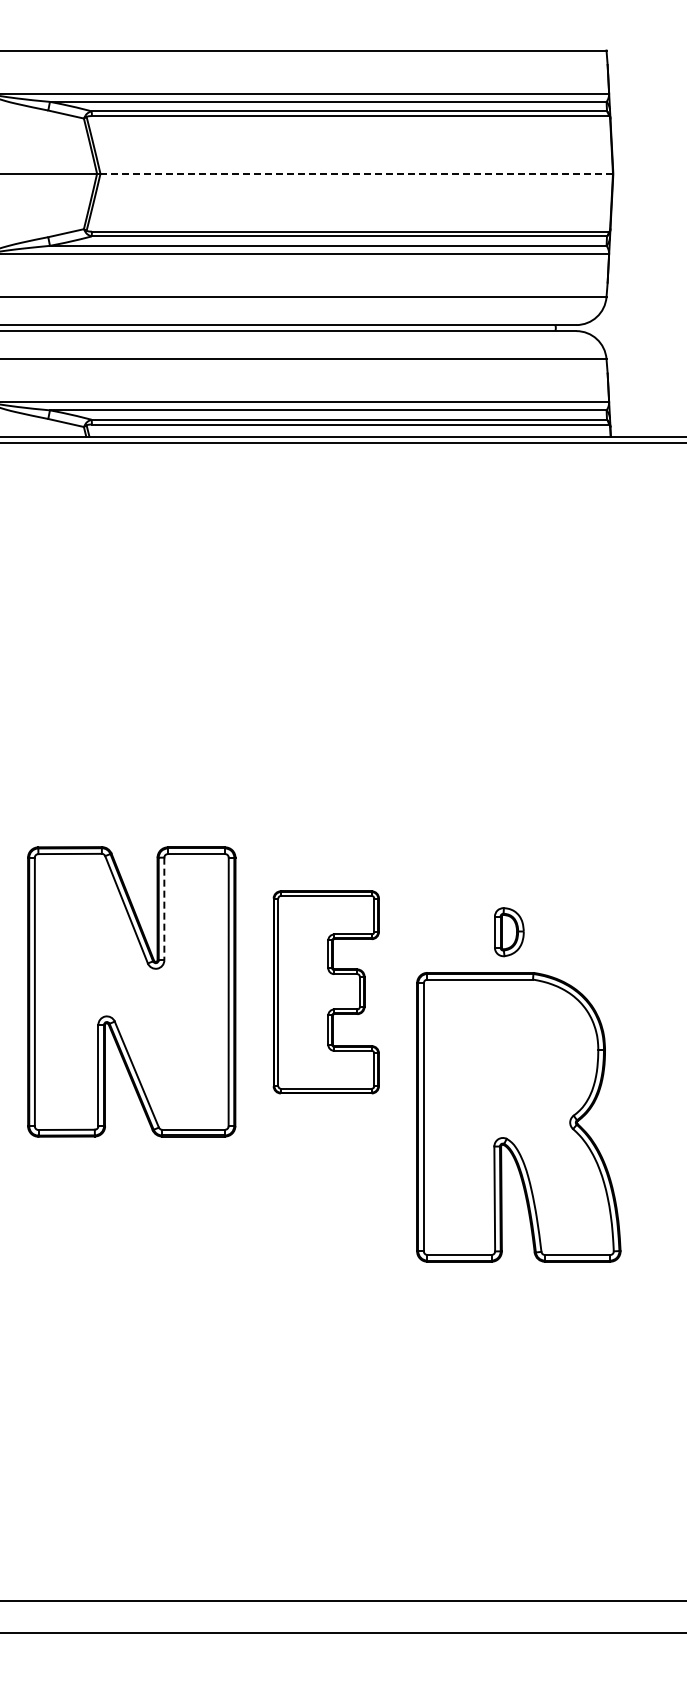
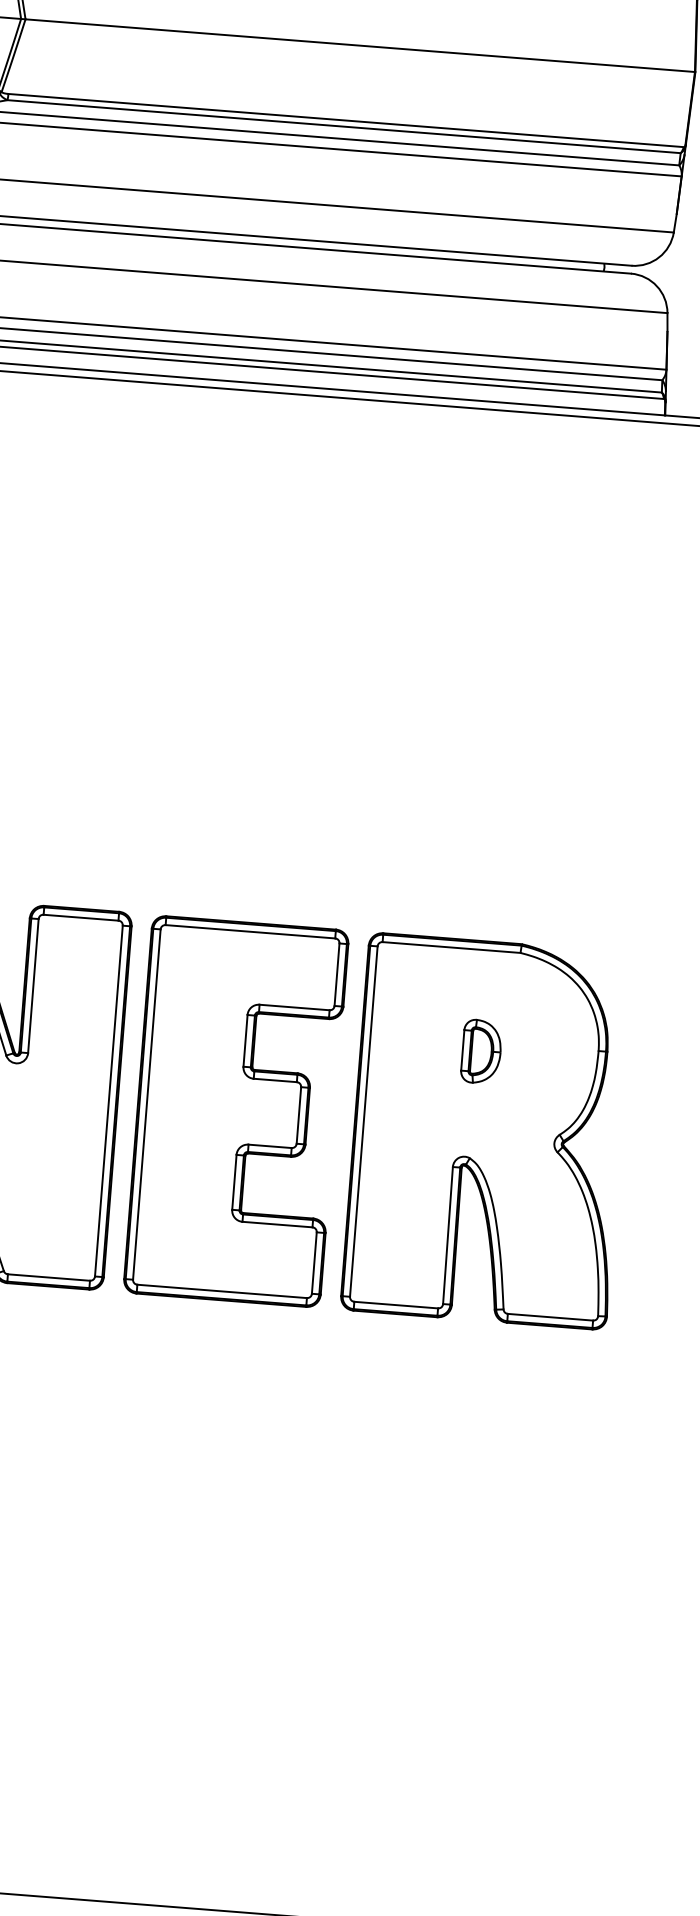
line: (356, 173) -> (359, 45), dashed -> solid
line: (164, 909) -> (33, 986), dashed -> solid
part: (326, 992) -> (236, 1111), size x1.43
part: (518, 1117) -> (487, 1131), moved

